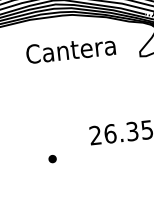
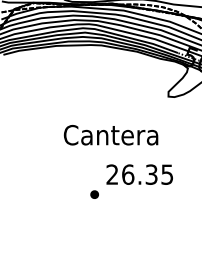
text: (70, 50) -> (110, 135), moved
part: (52, 158) -> (94, 194), moved

